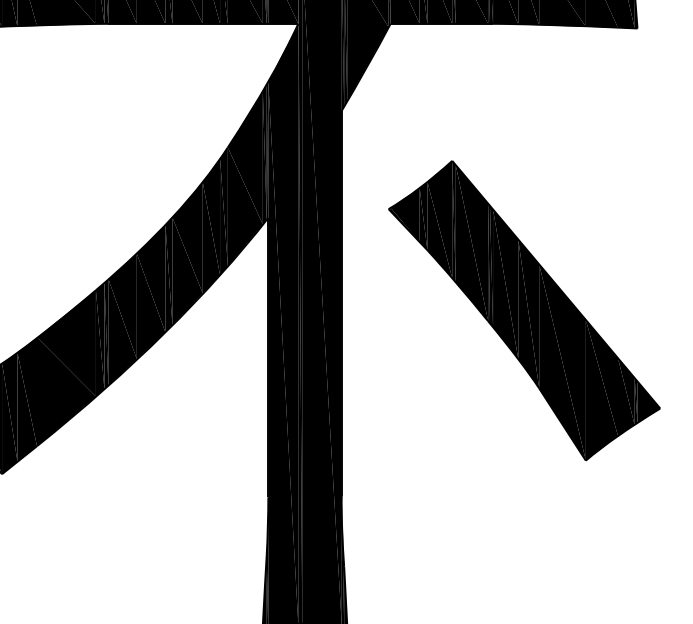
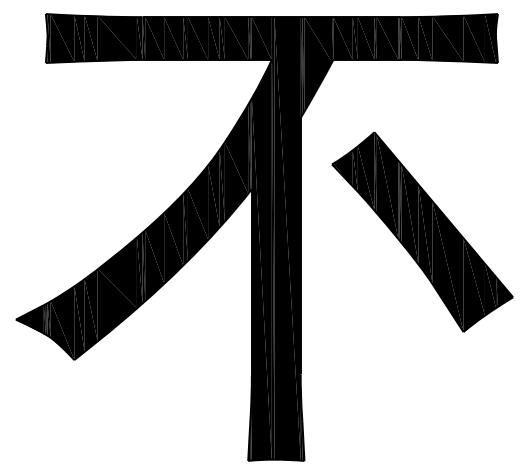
part: (524, 309) -> (422, 231), moved

